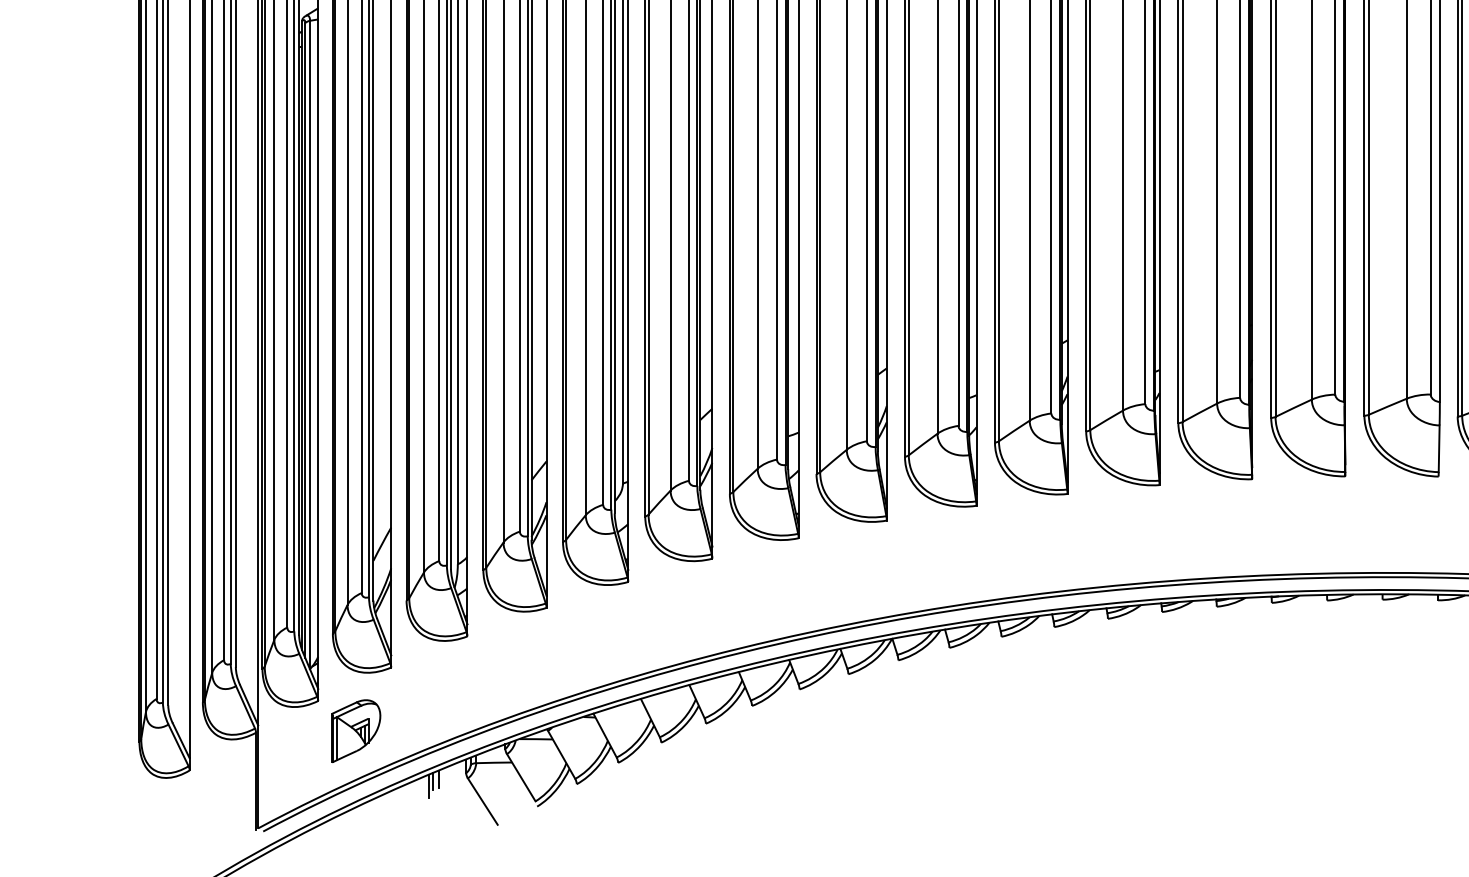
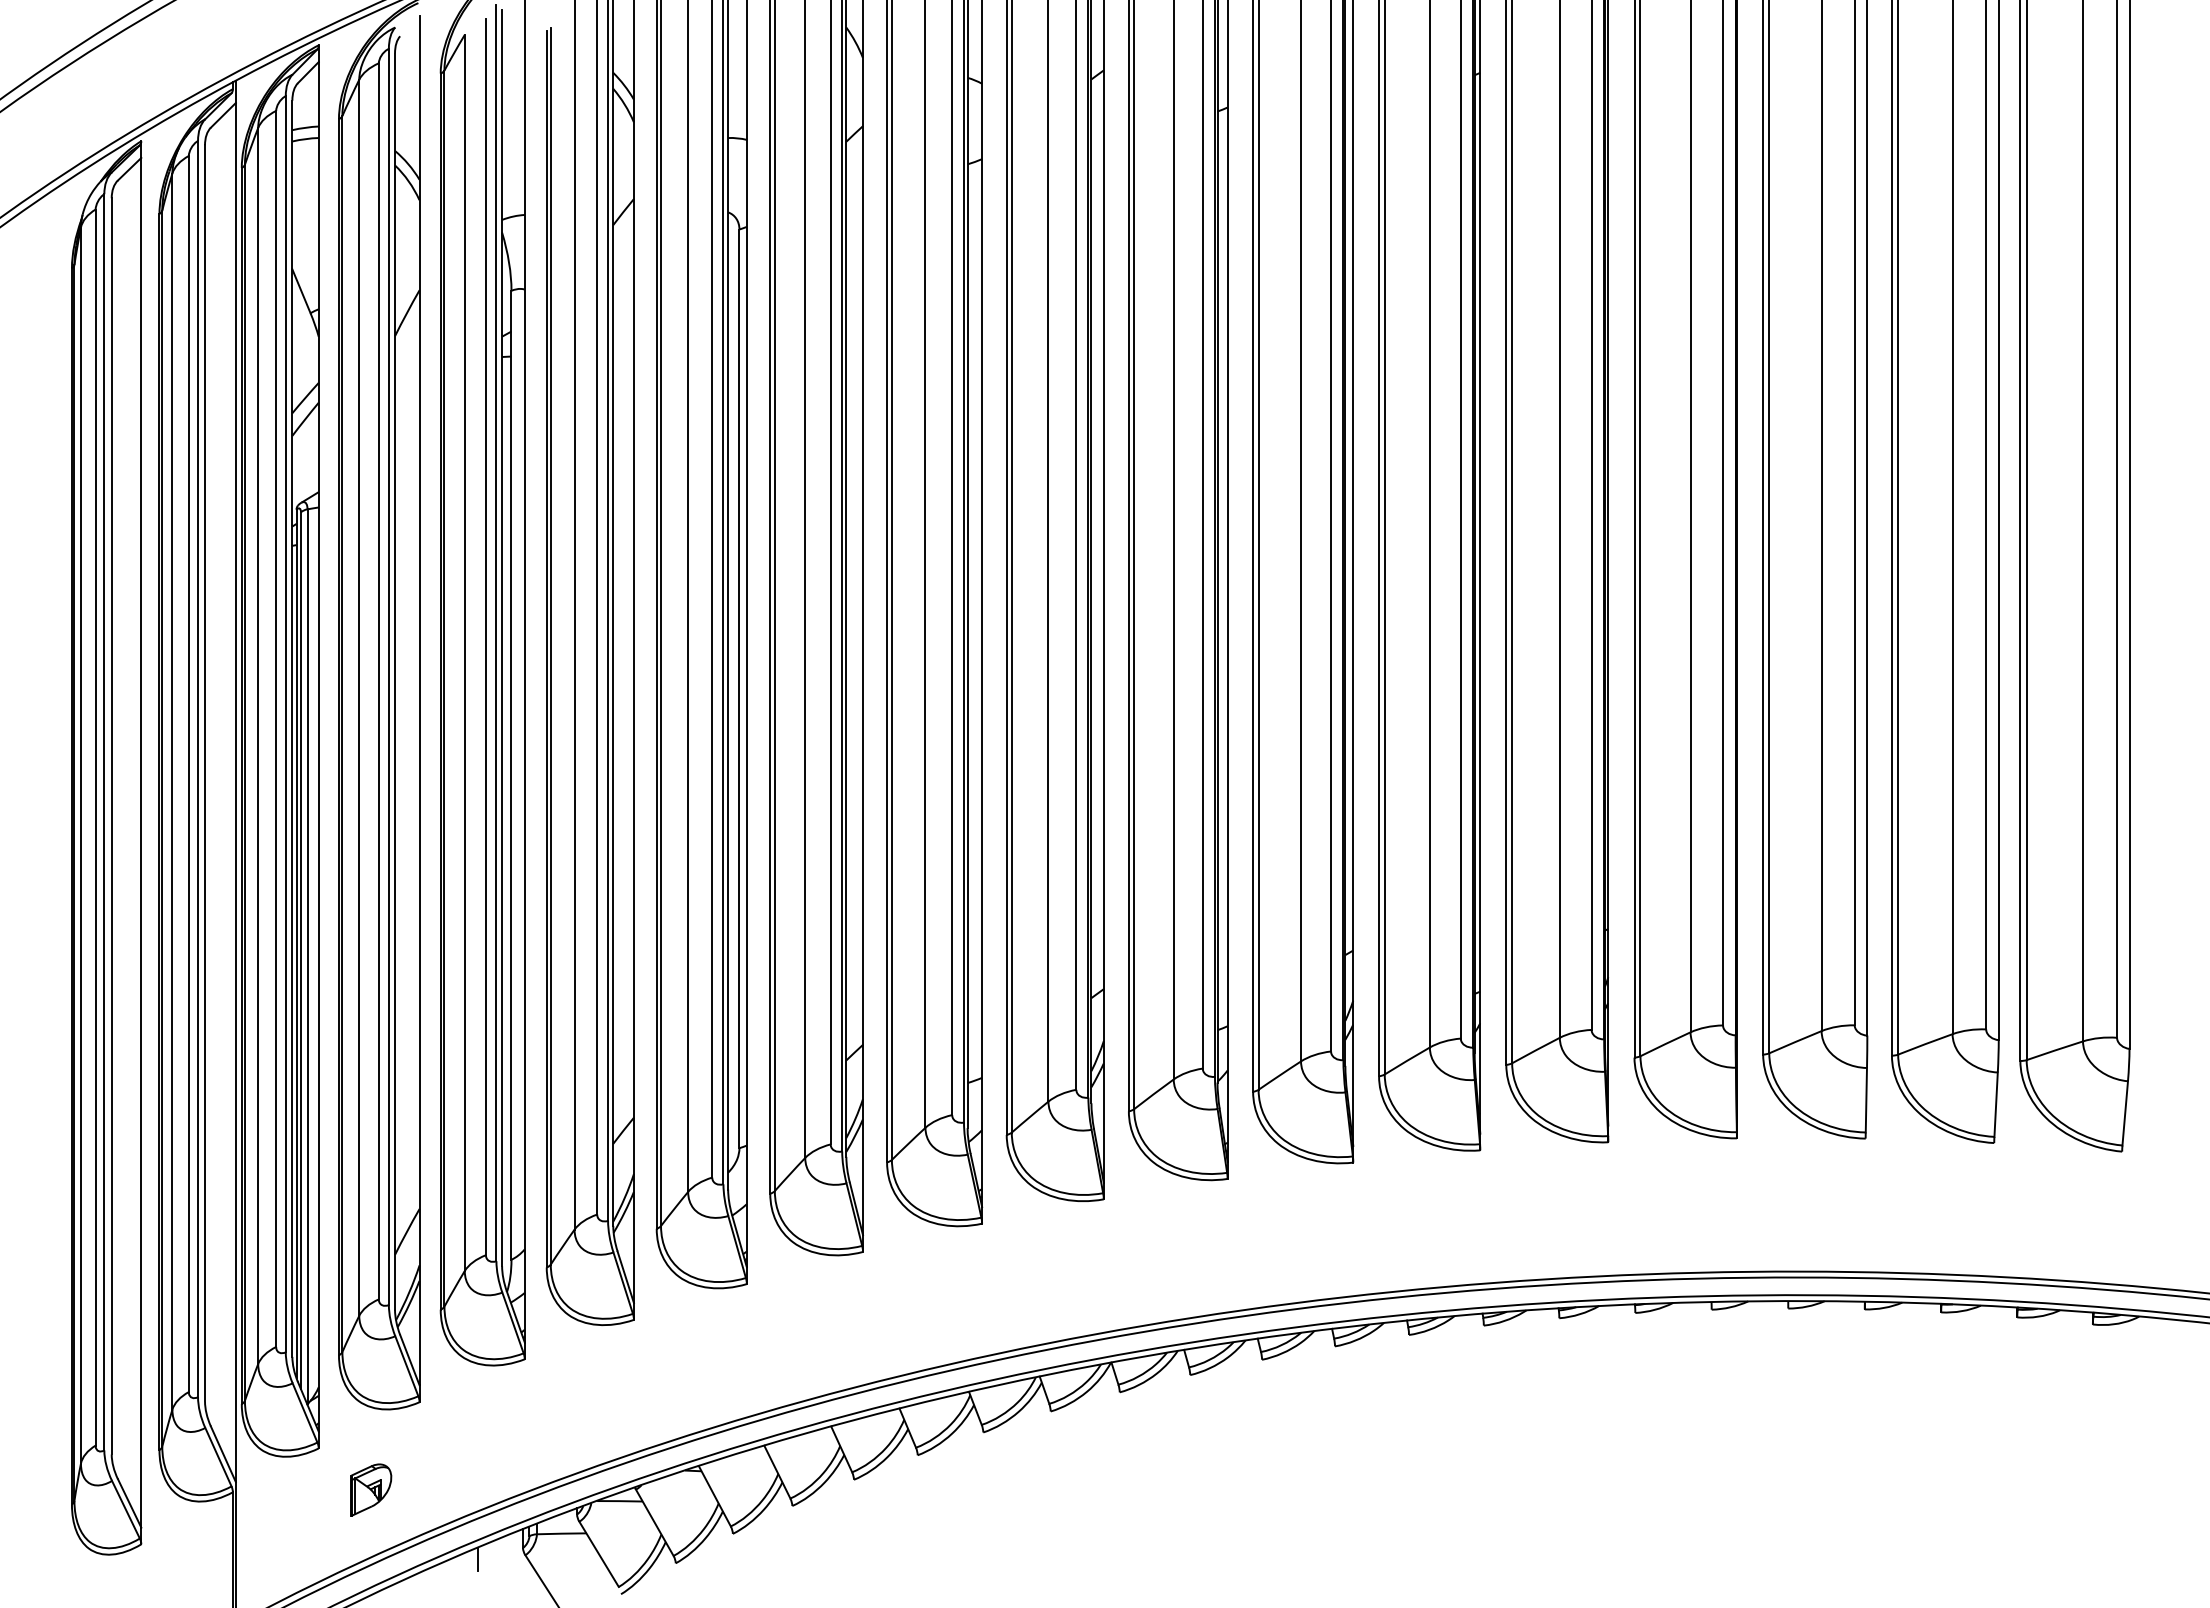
part: (356, 730) -> (371, 1489), size x0.6
line: (439, 779) -> (485, 1556), removed
line: (428, 786) -> (471, 1566), removed

